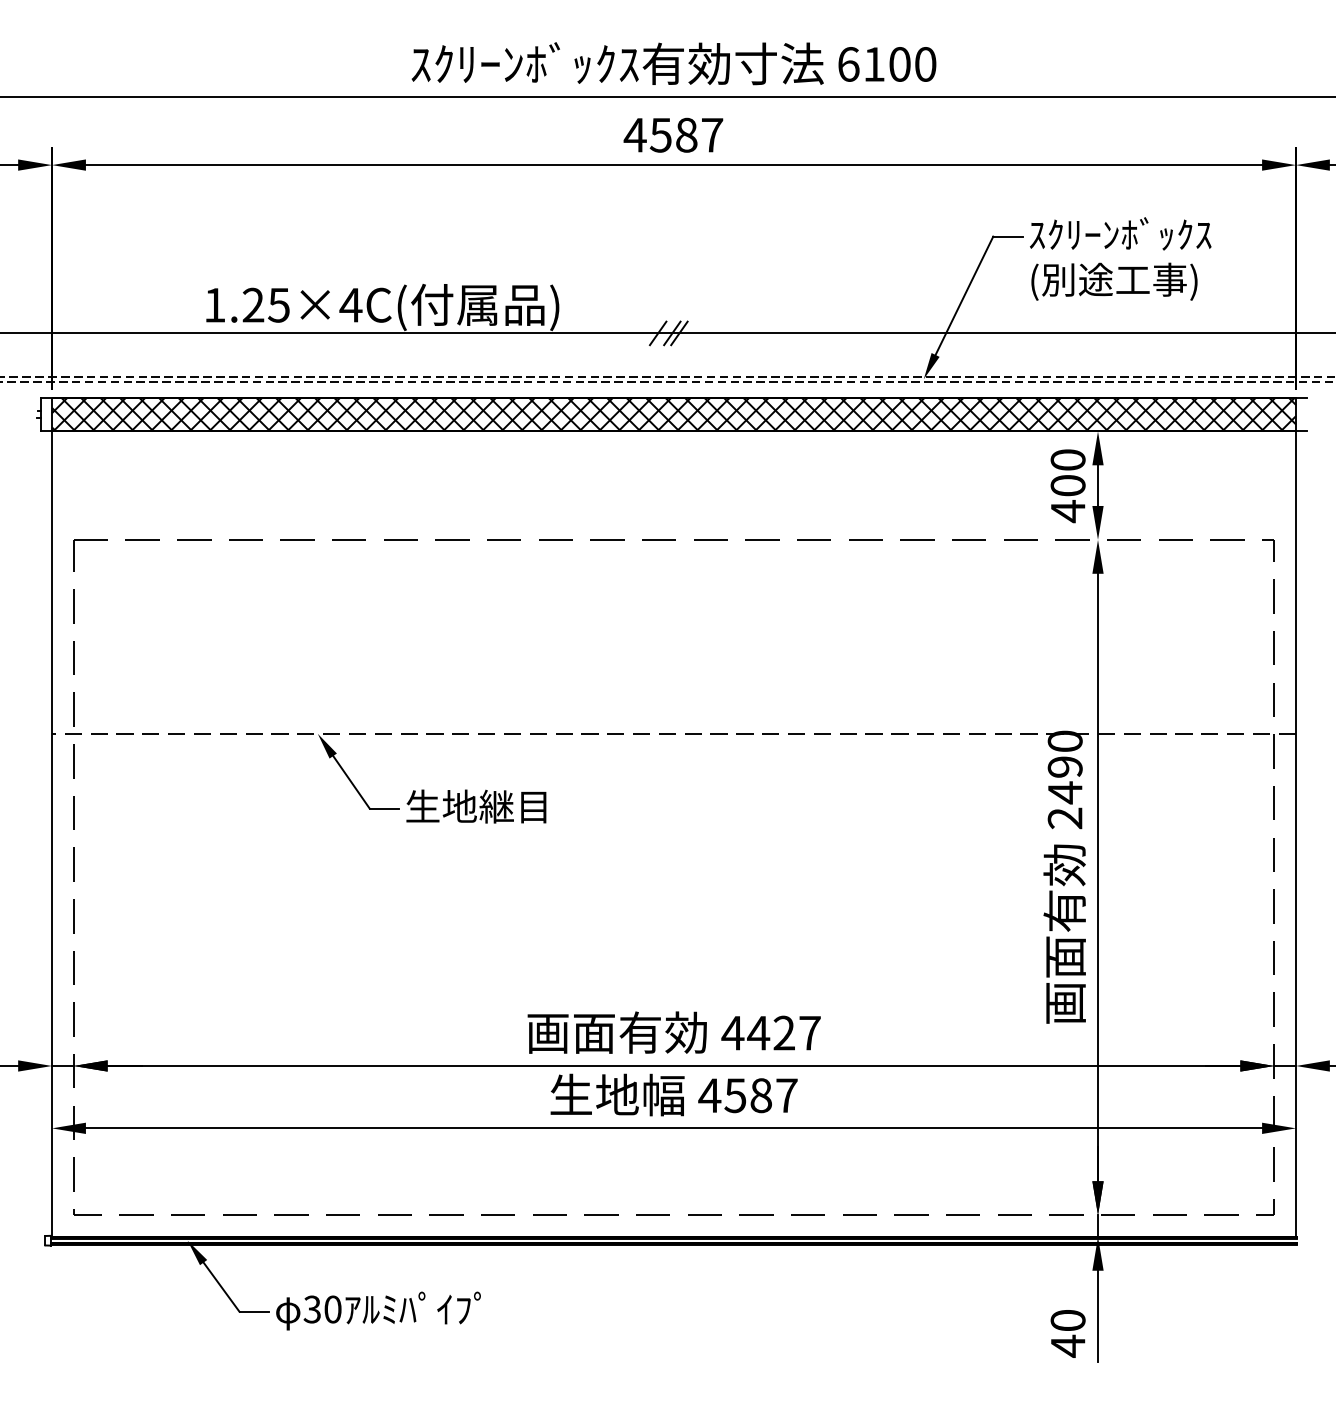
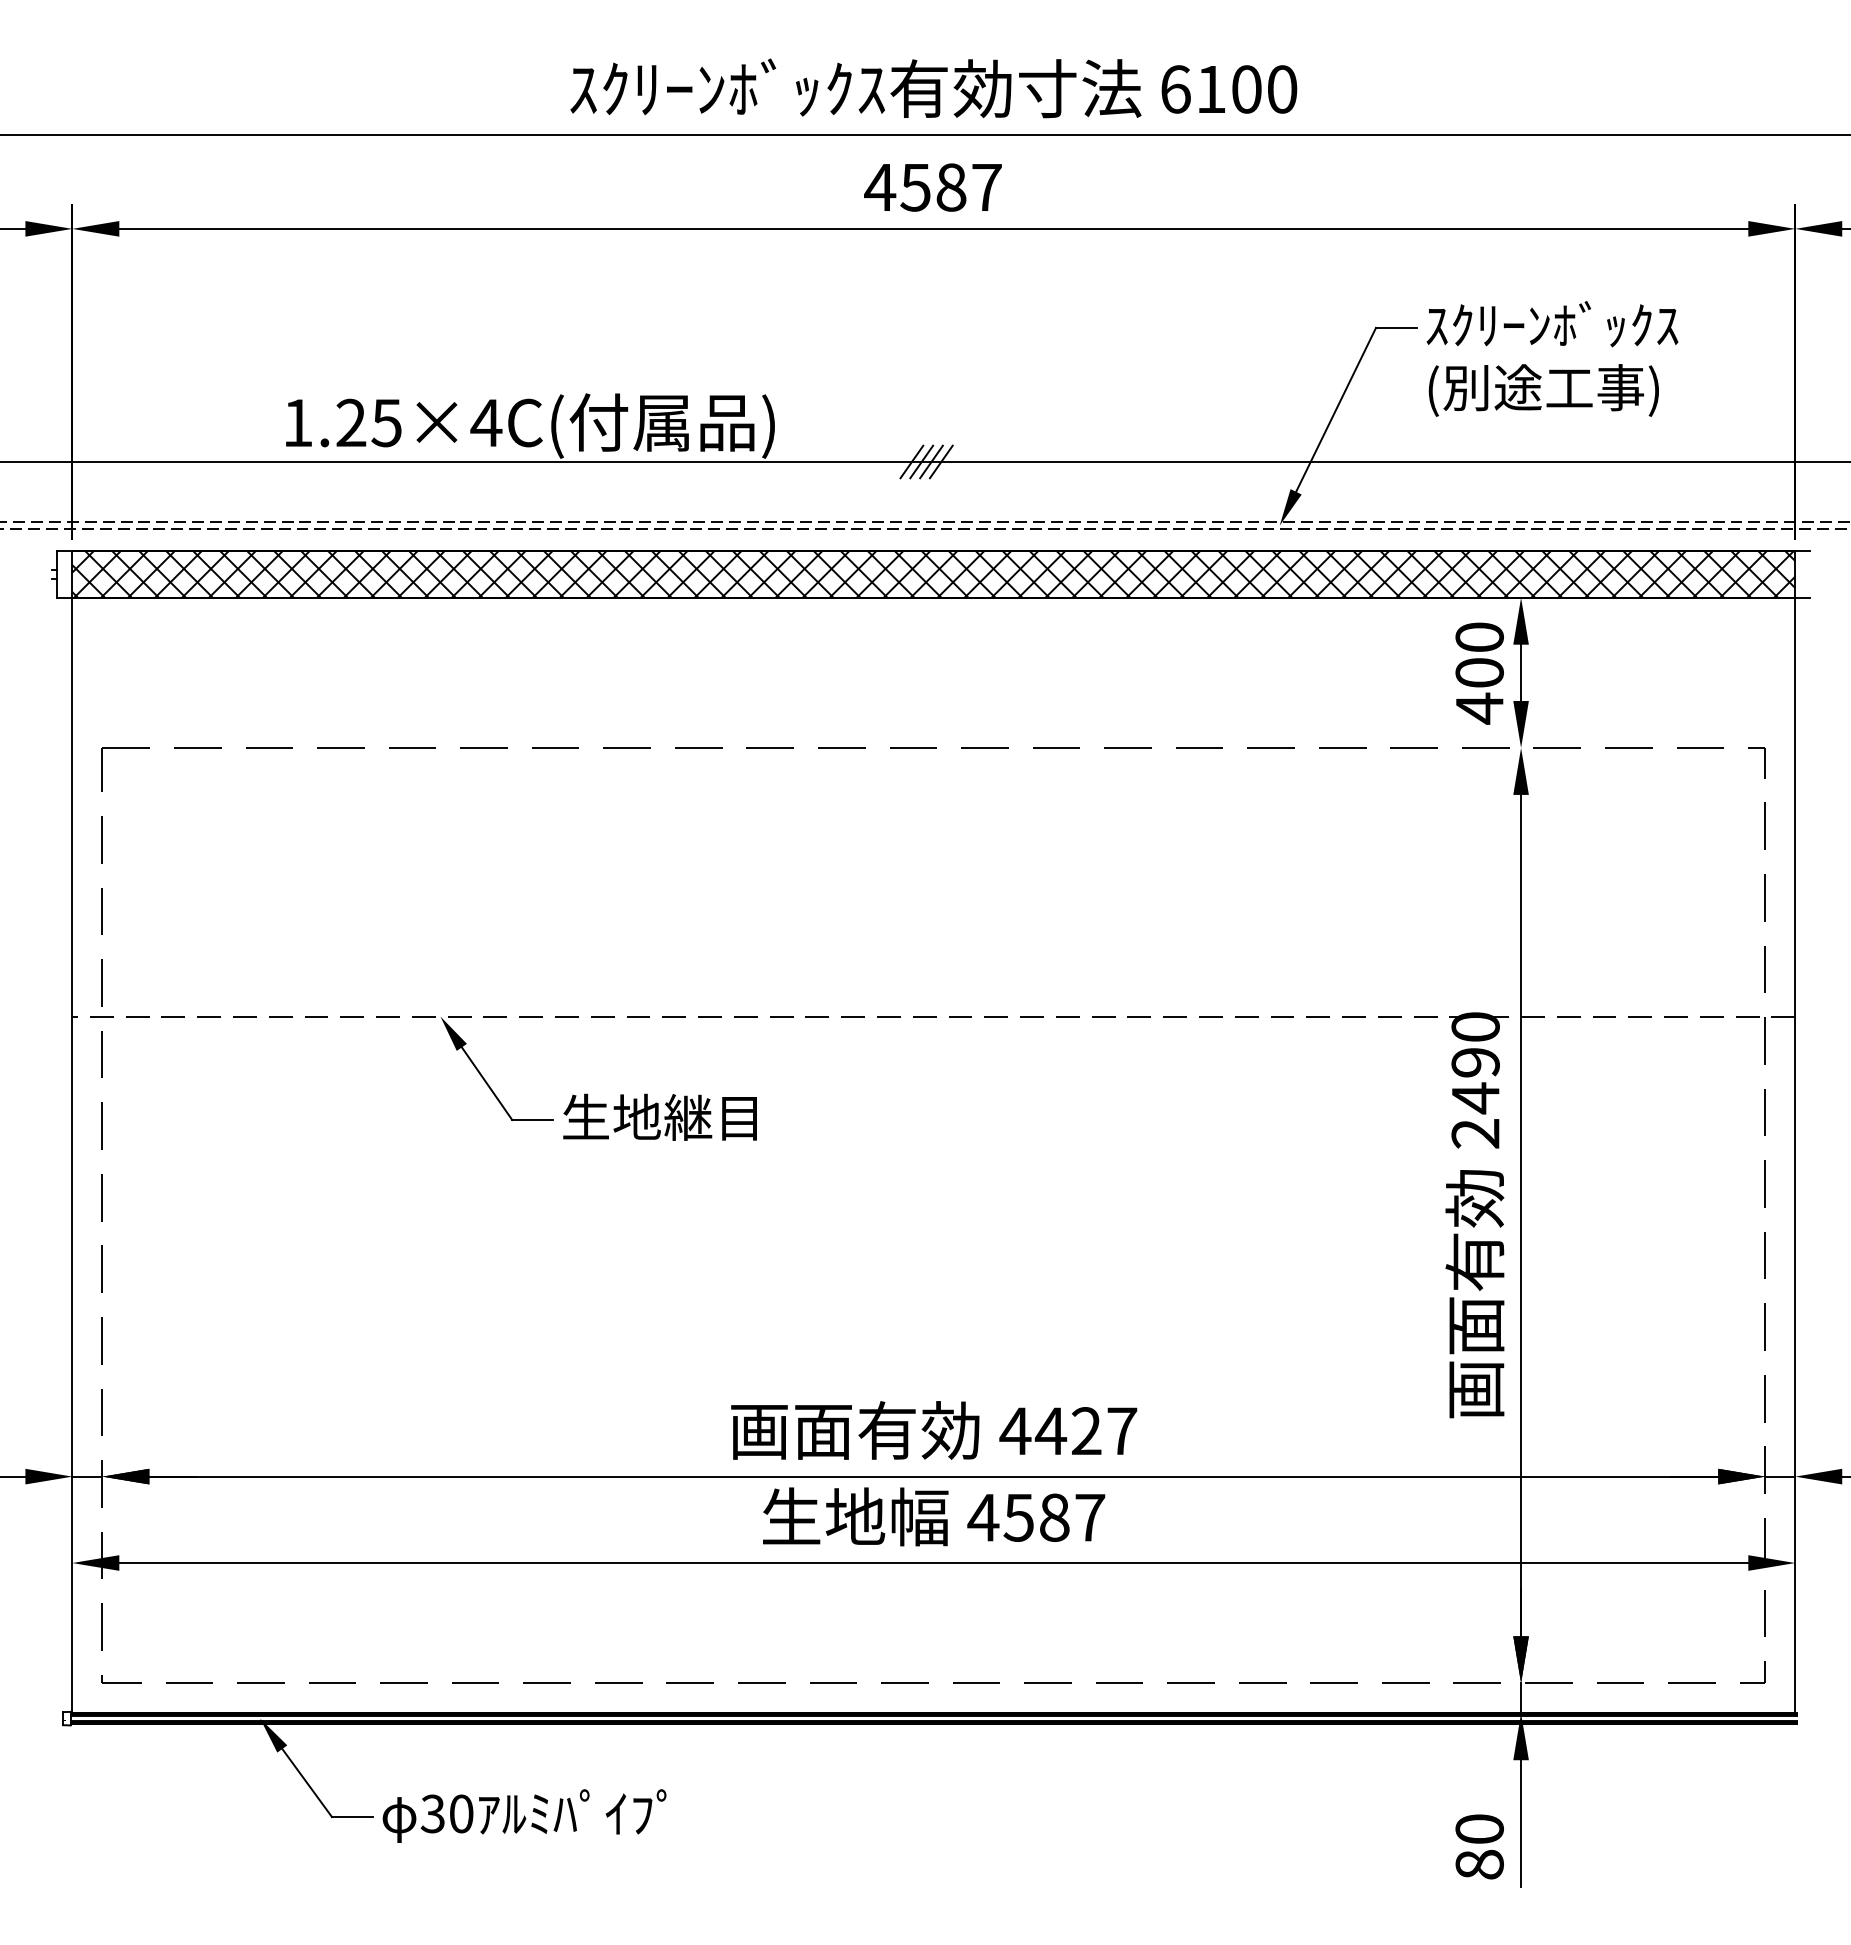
line: (665, 333) -> (921, 461), added
text: (1067, 1346) -> (1479, 1865), 40 -> 80

